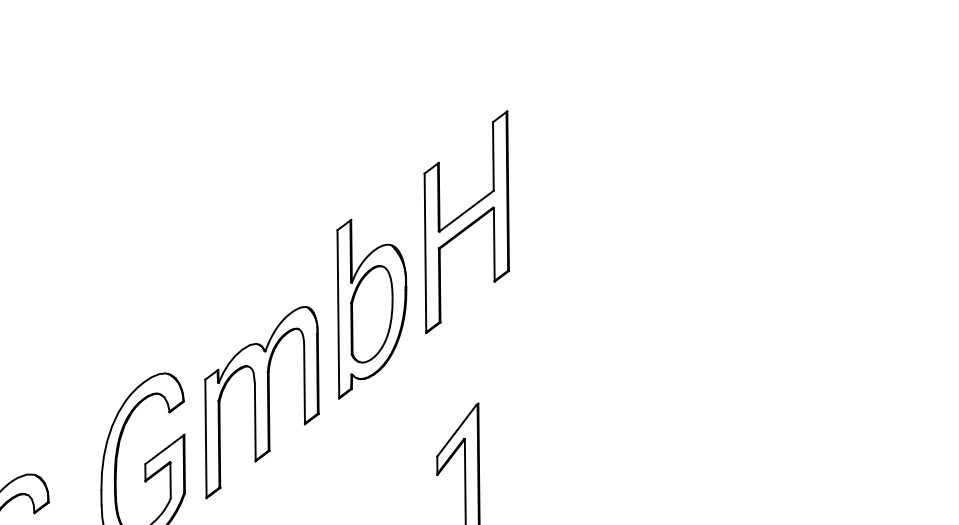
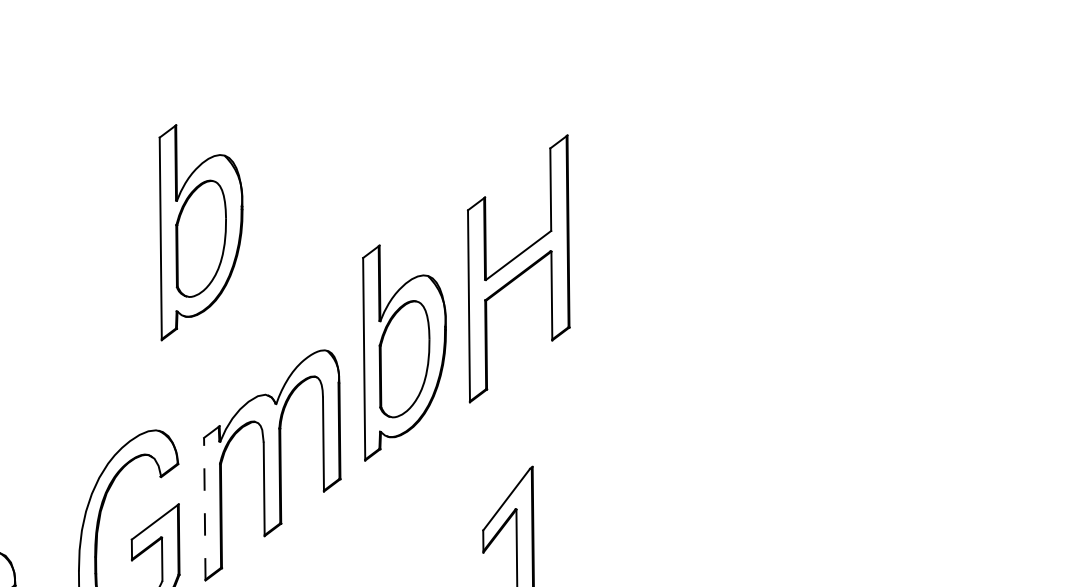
part: (202, 208) -> (200, 231), added
part: (466, 222) -> (518, 269), moved
line: (205, 438) -> (204, 508), solid -> dashed

